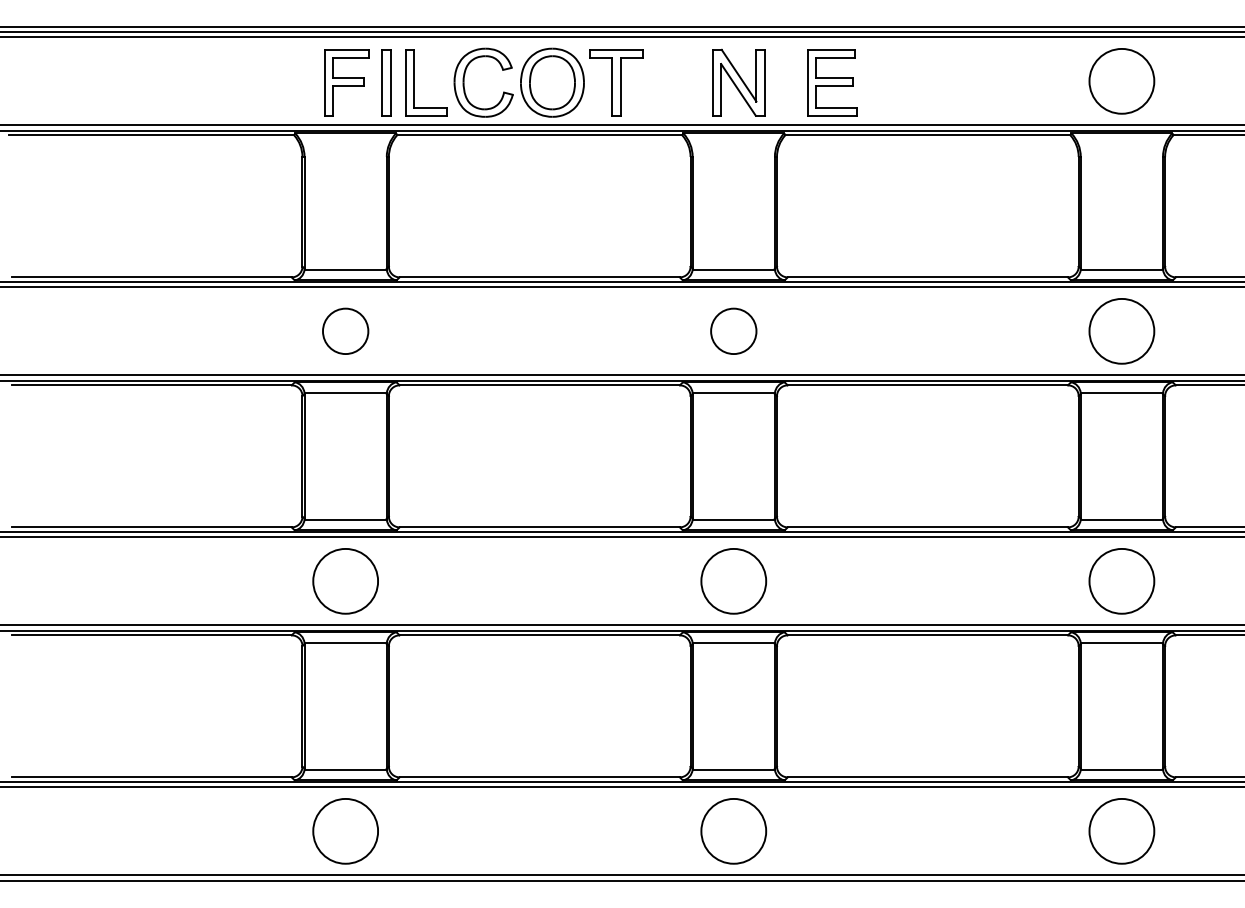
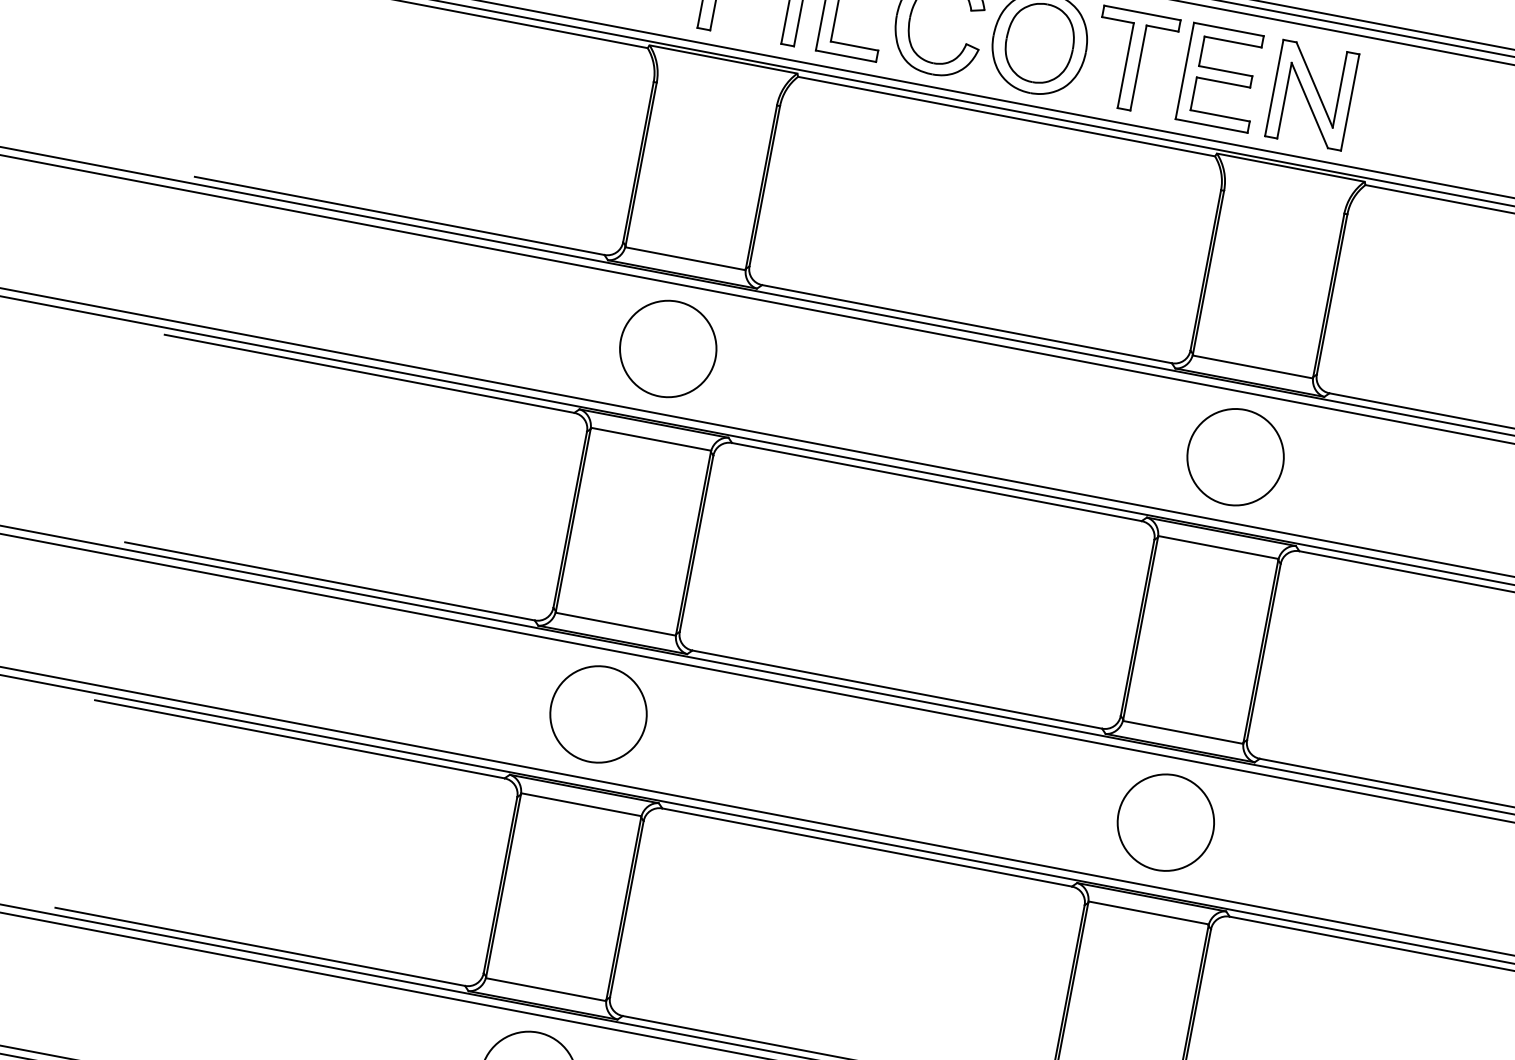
part: (832, 82) -> (1221, 77), moved
circle: (345, 330) -> (668, 347), size x1.43
circle: (733, 330) -> (1235, 455), size x1.43

